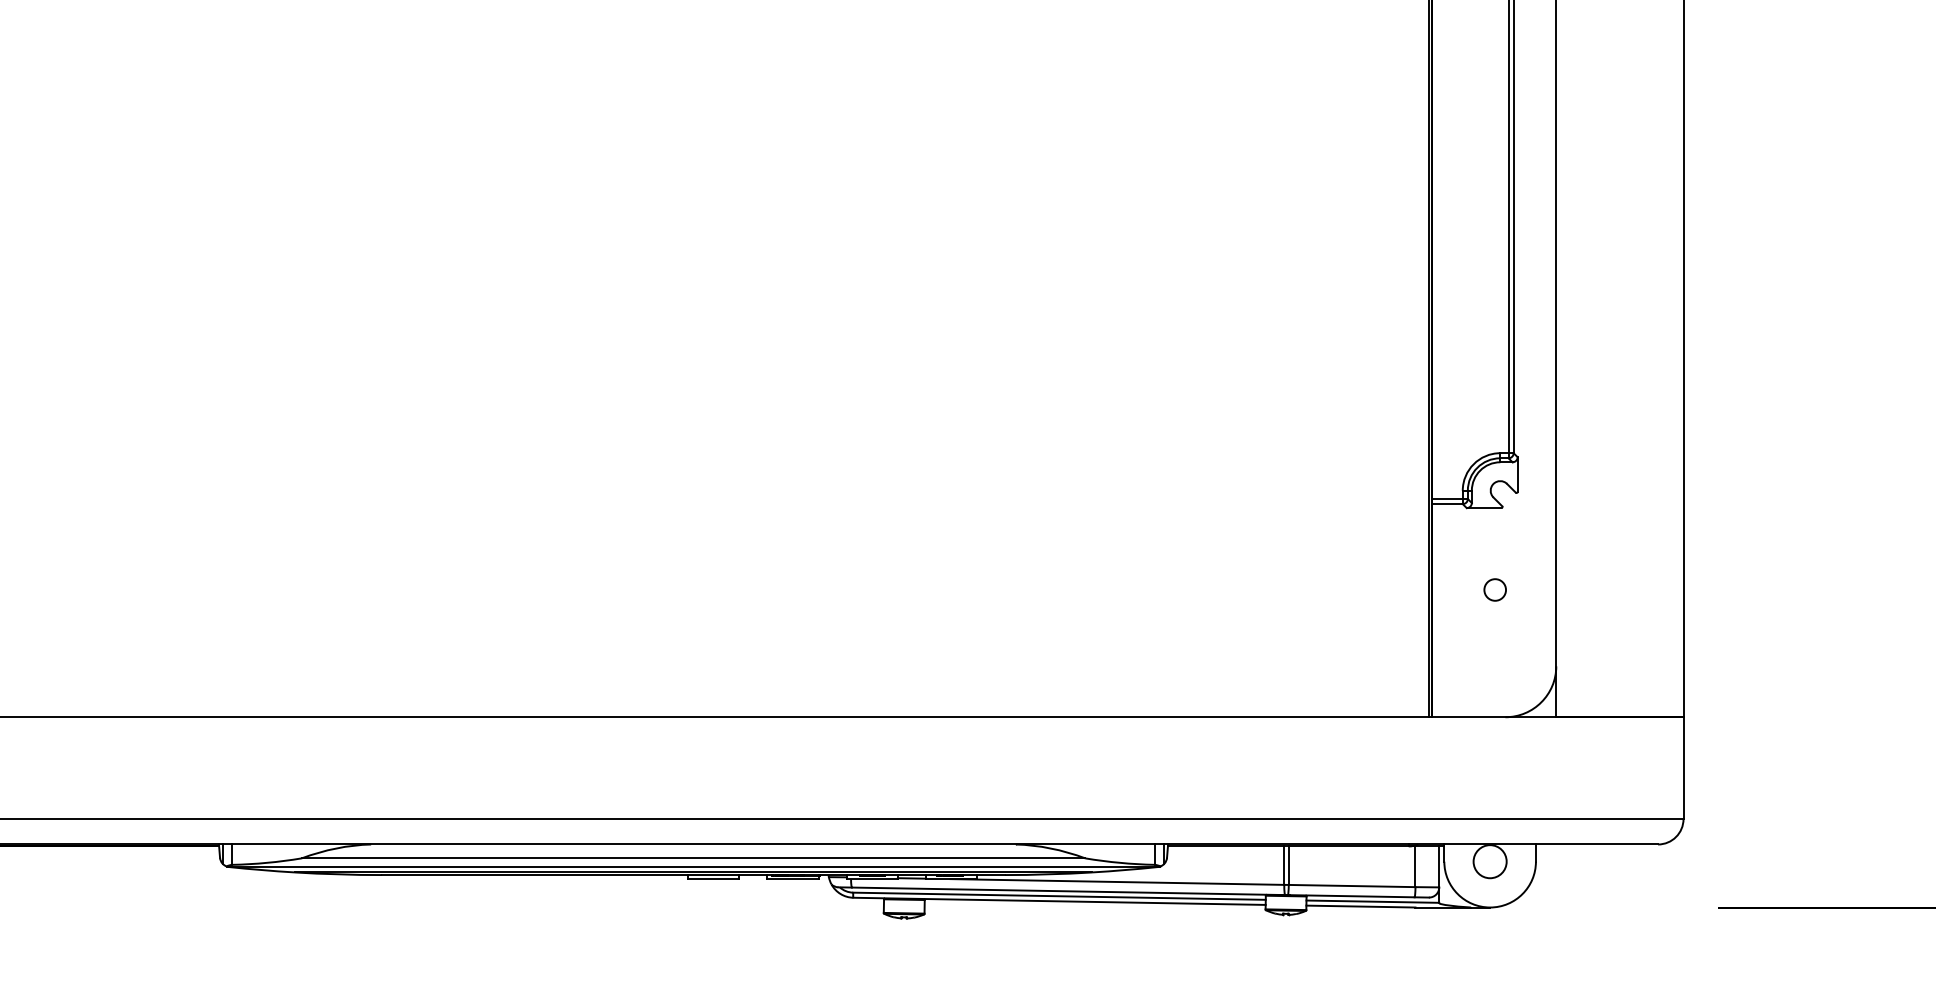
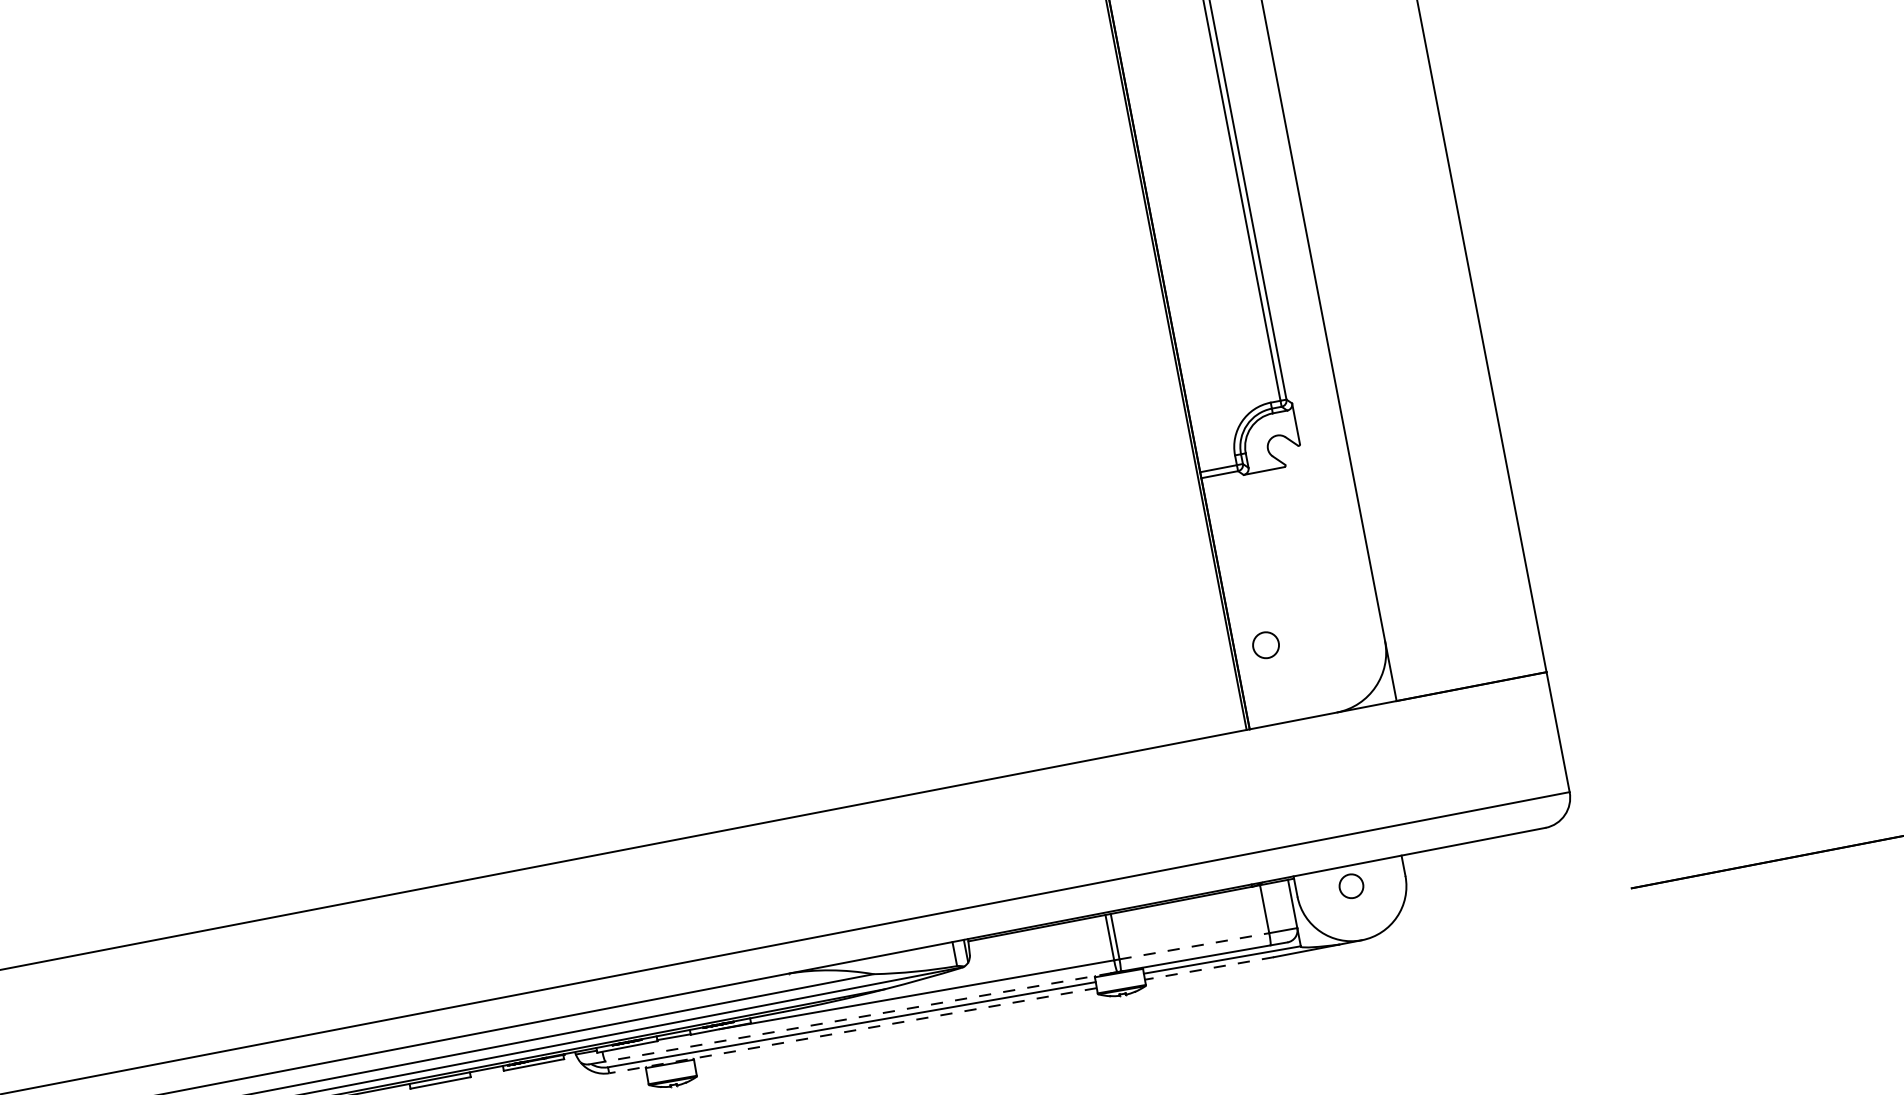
circle: (1494, 589) -> (1265, 644), moved
circle: (1489, 861) -> (1350, 886), size x0.6
line: (1352, 886) -> (1194, 946), solid -> dashed
line: (1065, 891) -> (857, 1017), solid -> dashed
line: (1059, 901) -> (853, 1030), solid -> dashed
line: (1360, 906) -> (1208, 968), solid -> dashed

